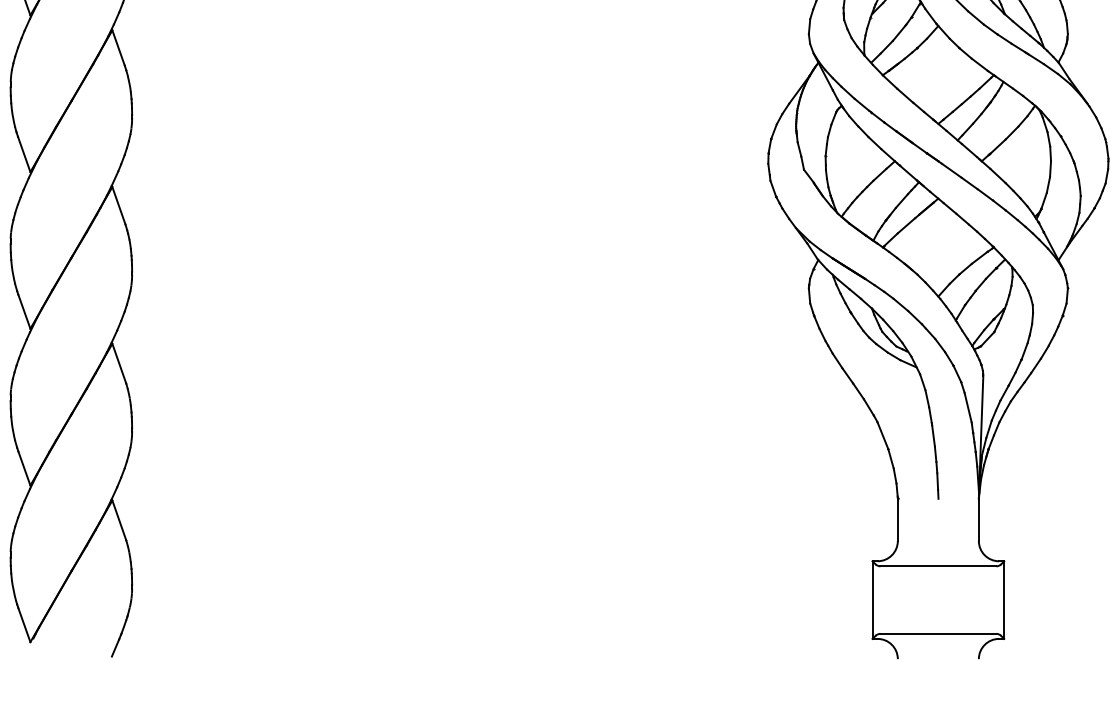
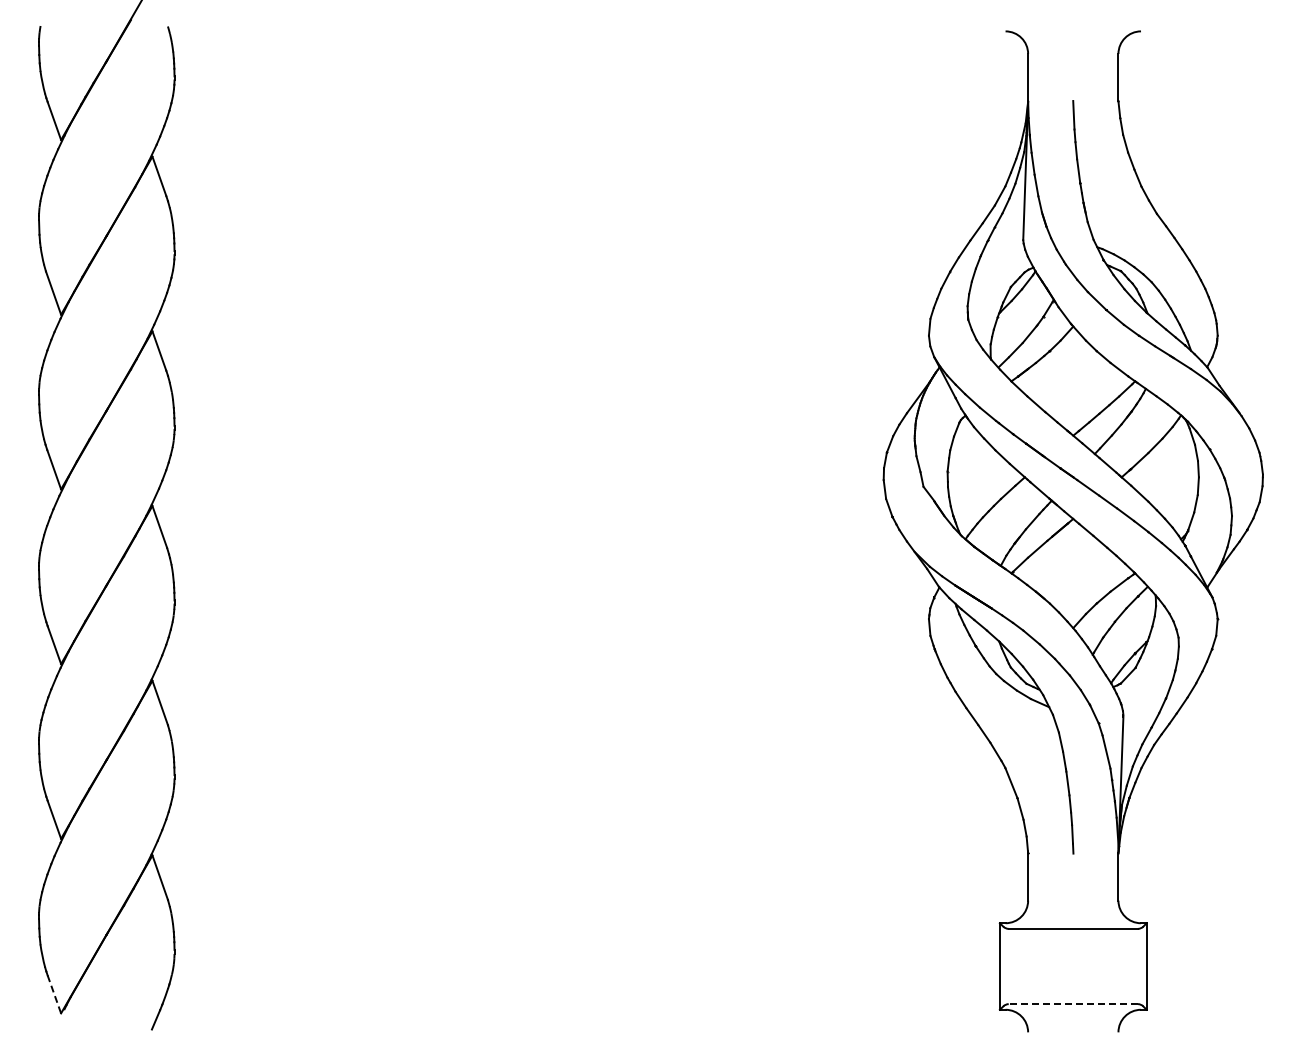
line: (24, 625) -> (54, 994), solid -> dashed
line: (938, 634) -> (1073, 1004), solid -> dashed

